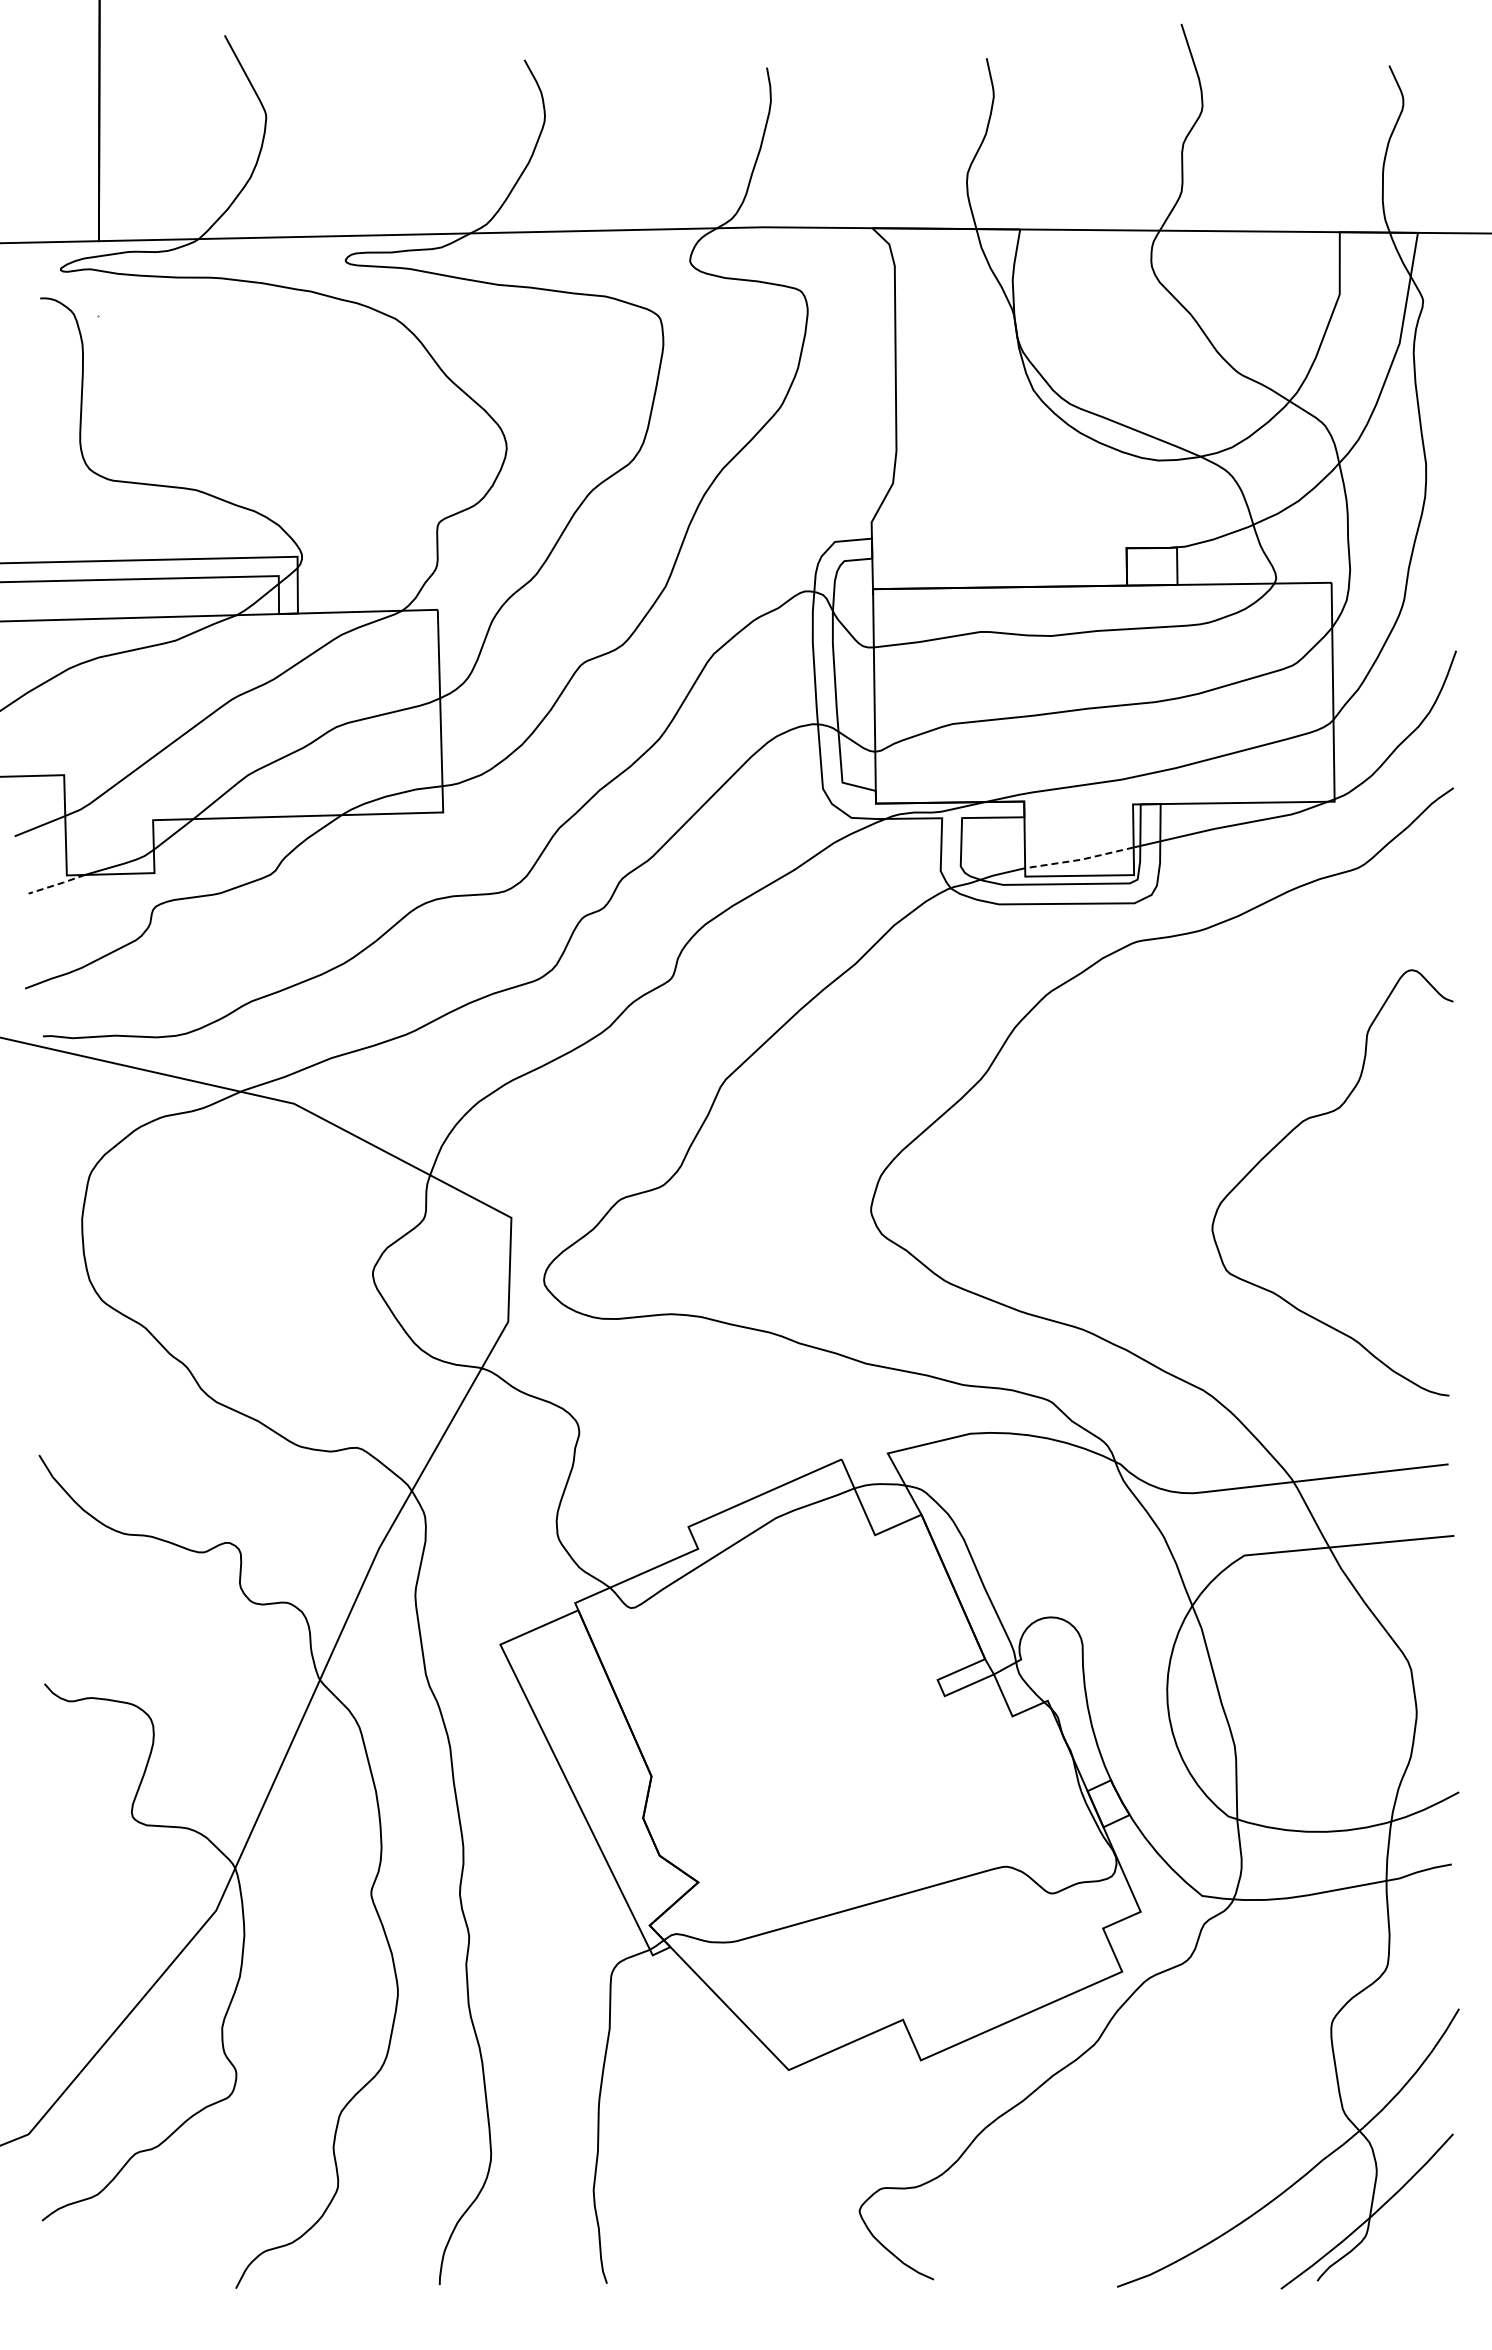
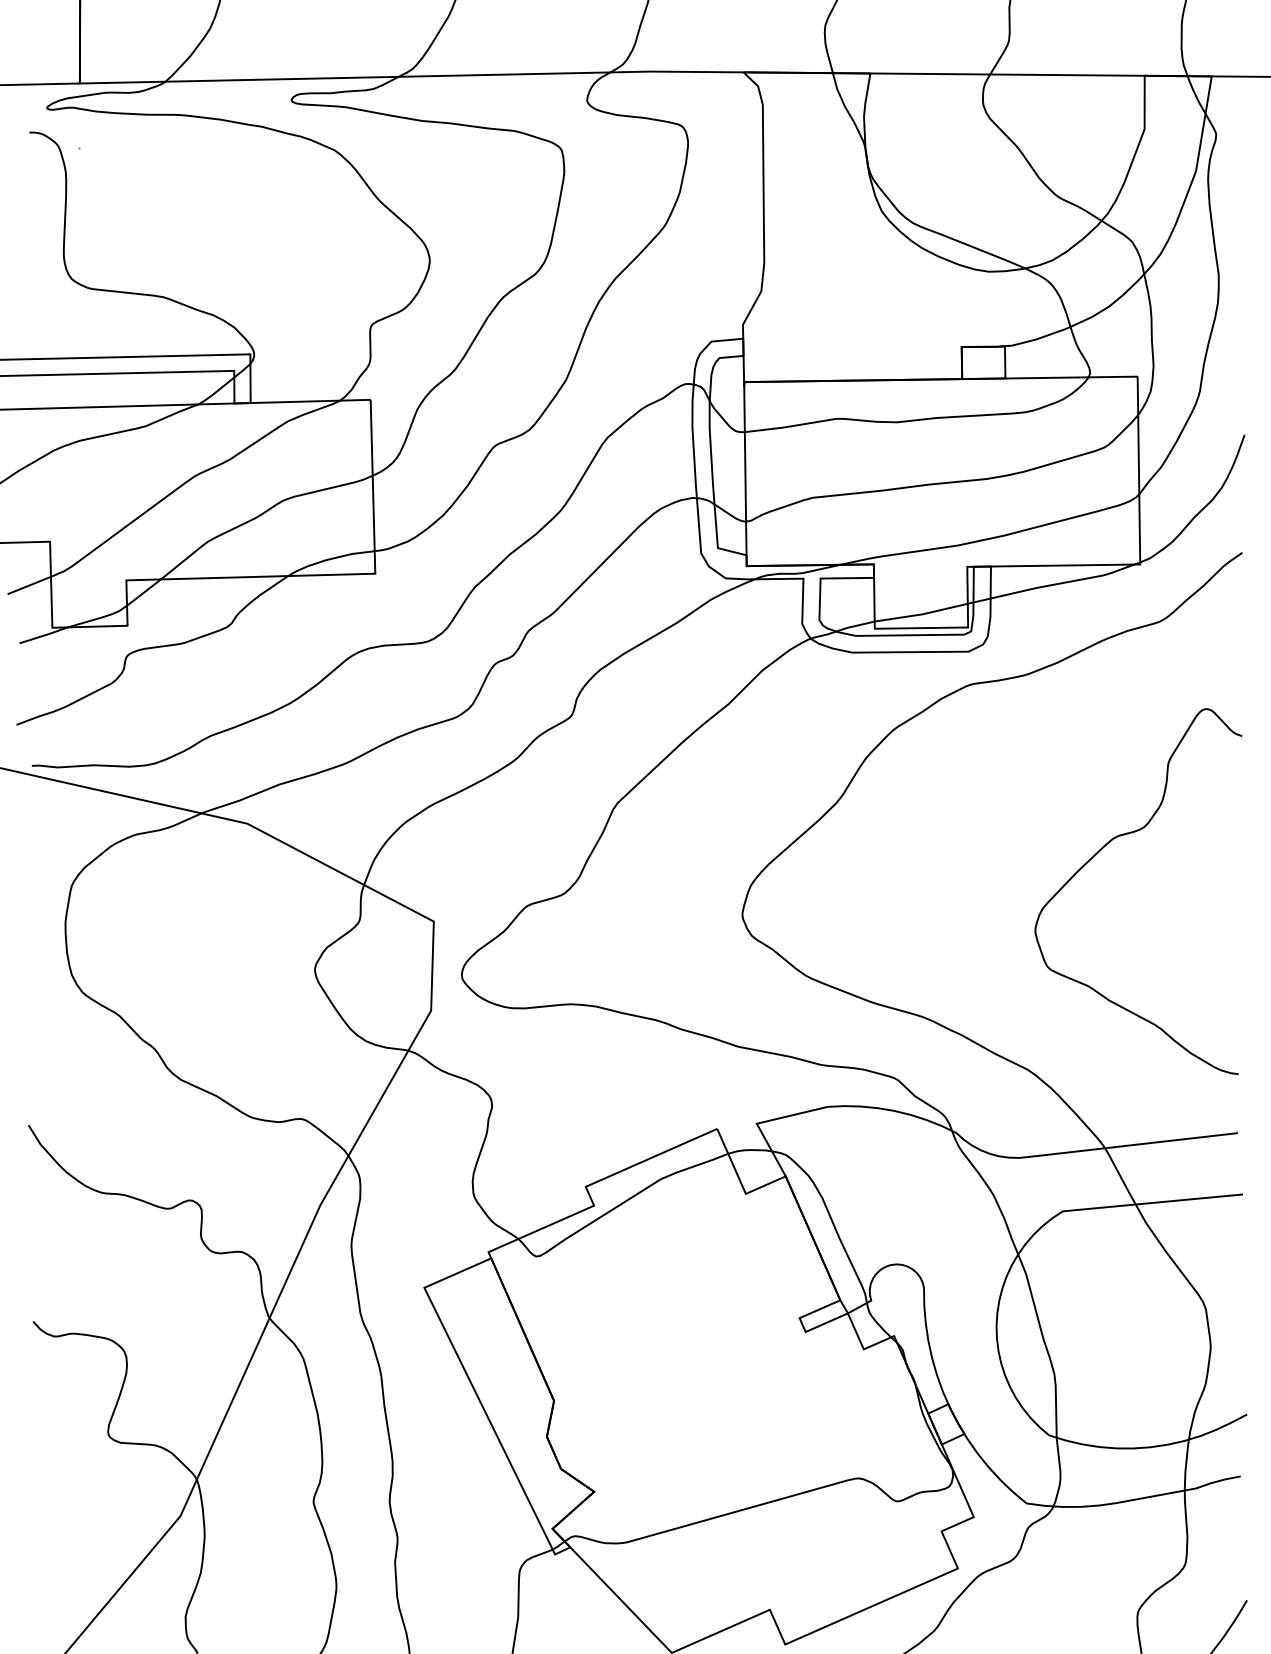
line: (1080, 859) -> (922, 614), dashed -> solid
line: (56, 884) -> (43, 635), dashed -> solid

